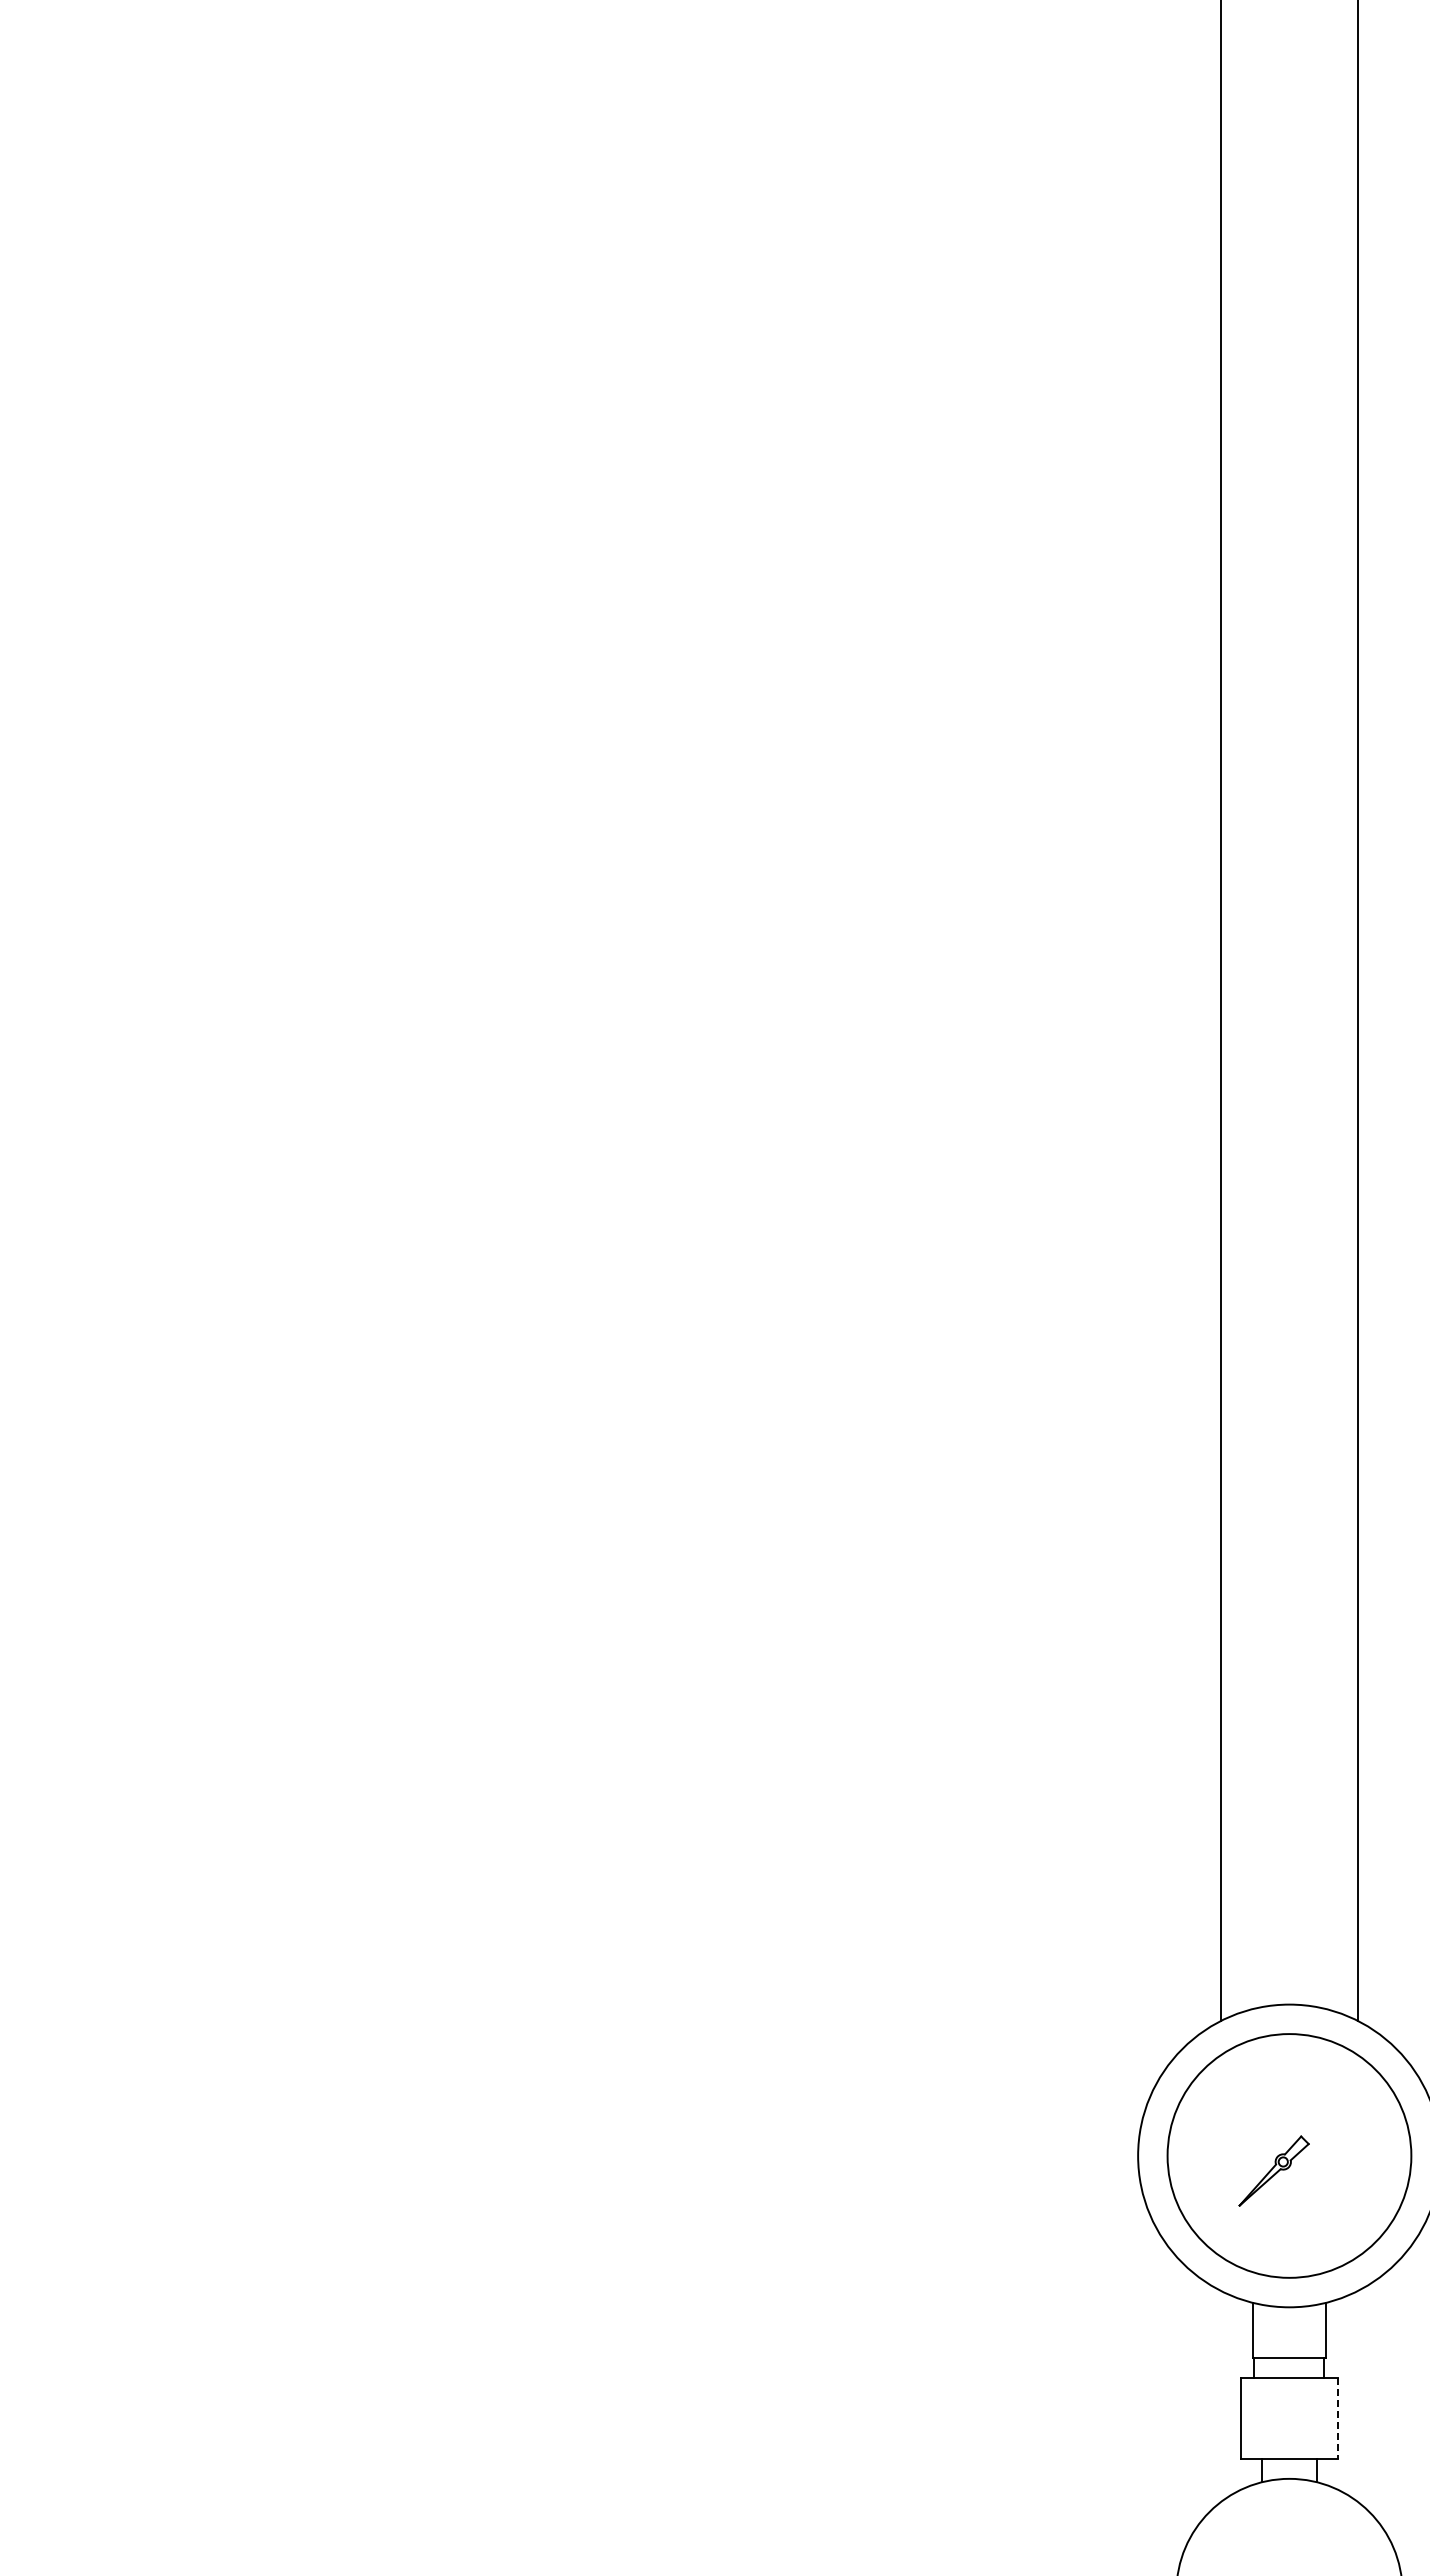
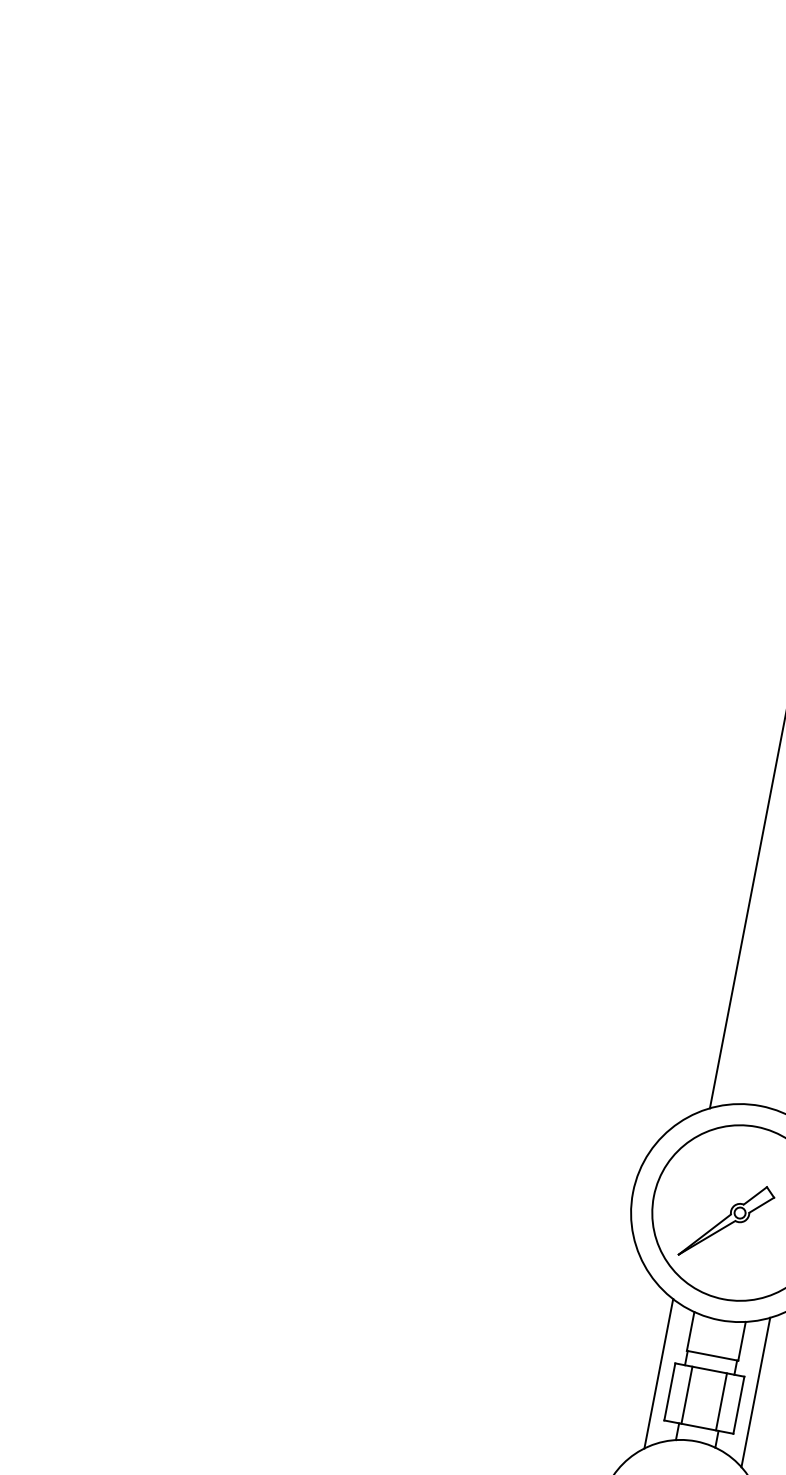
part: (1273, 2170) -> (726, 1221), size x1.67
line: (1220, 2396) -> (658, 1373), added
line: (1358, 2396) -> (756, 1392), added
line: (1264, 2417) -> (686, 1394), added
line: (1313, 2417) -> (721, 1401), added
line: (1338, 2418) -> (739, 1405), dashed -> solid

